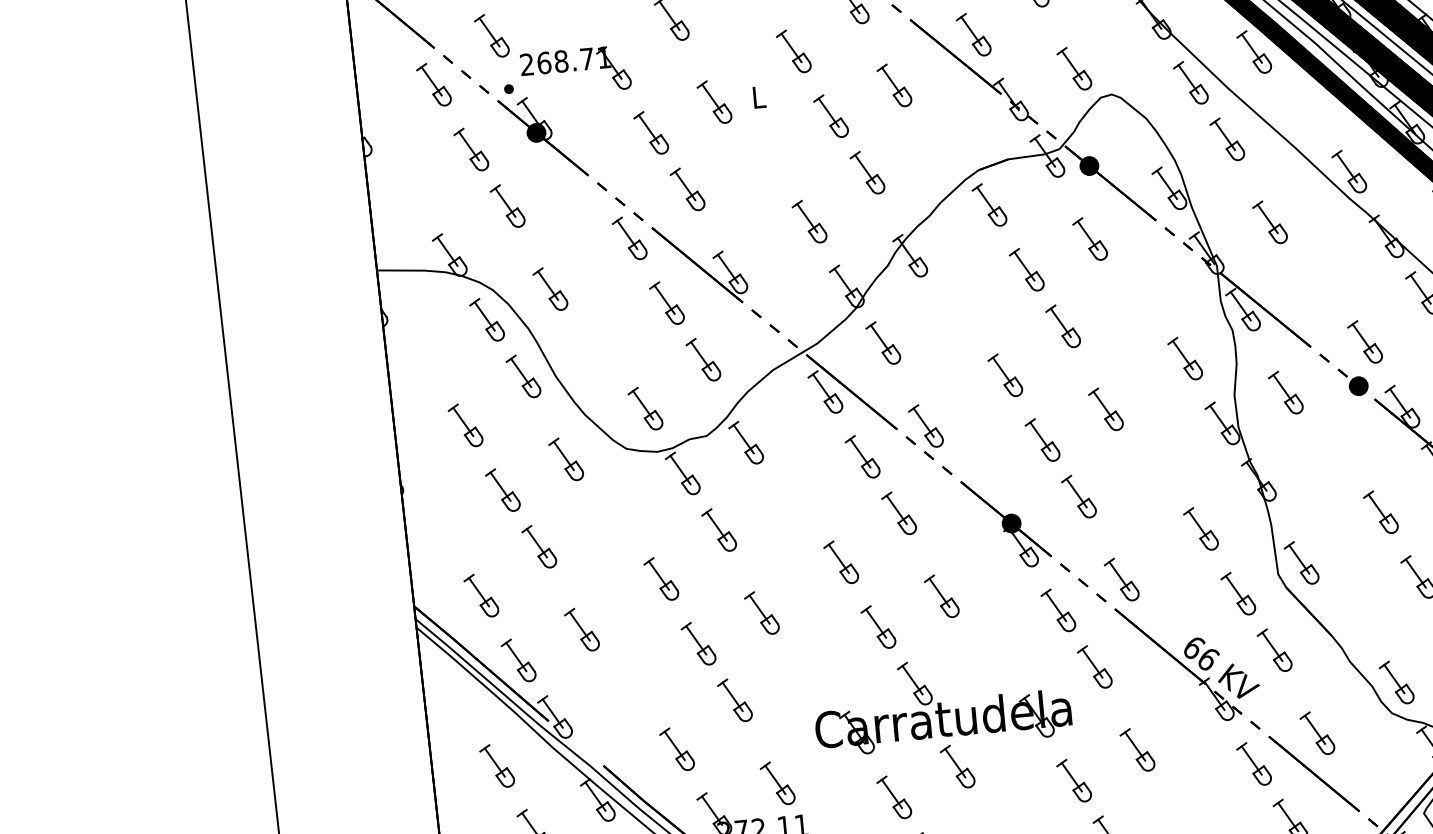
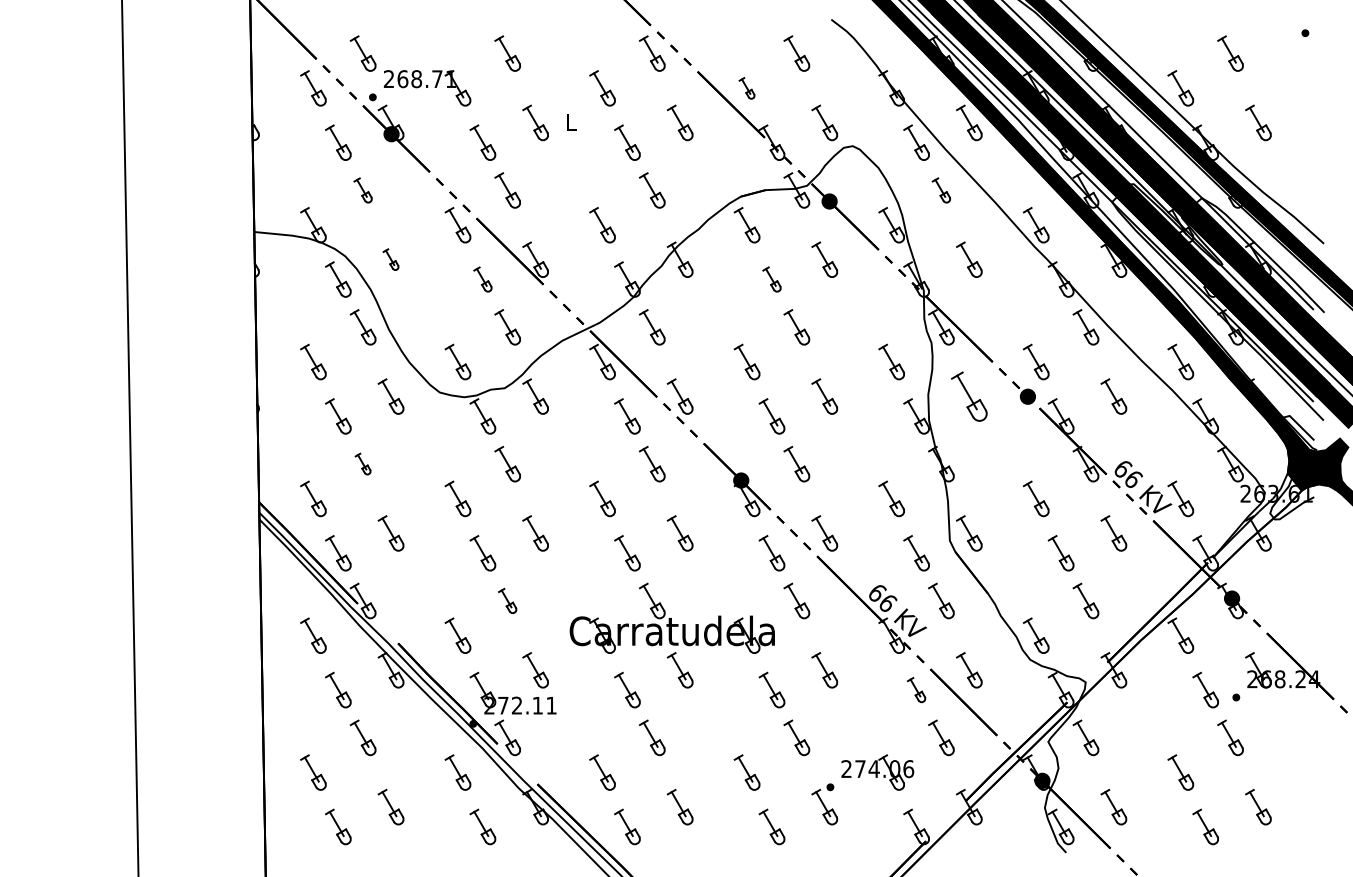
part: (972, 35) -> (746, 88), size x0.6
part: (1227, 139) -> (941, 190), size x0.7
part: (506, 206) -> (362, 190), size x0.7
part: (1026, 269) -> (771, 279), size x0.7
part: (549, 288) -> (390, 259), size x0.6
part: (666, 303) -> (482, 279), size x0.7
part: (1286, 392) -> (969, 396), size x1.4
part: (538, 546) -> (362, 463), size x0.6
part: (734, 699) -> (507, 600), size x0.7
part: (1253, 763) -> (916, 689), size x0.7

